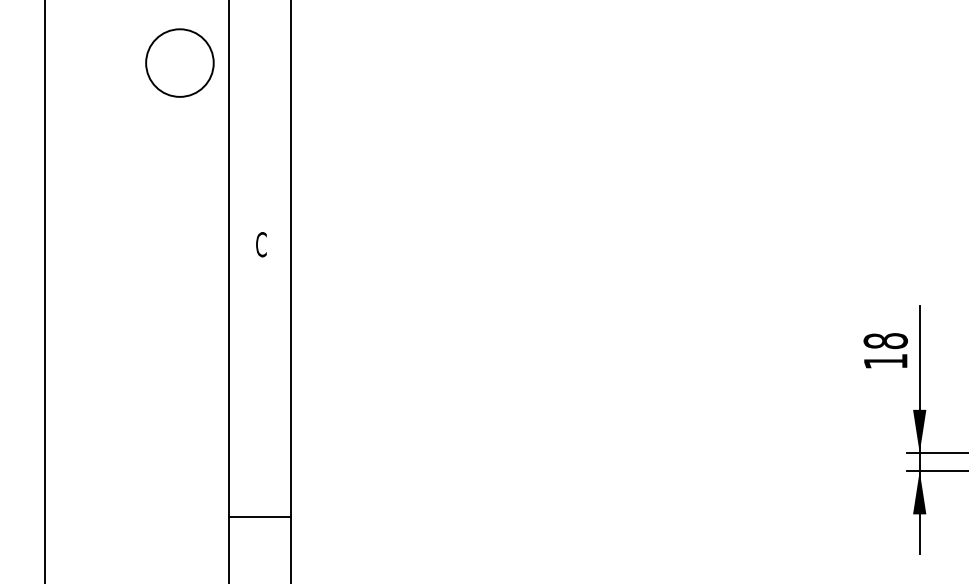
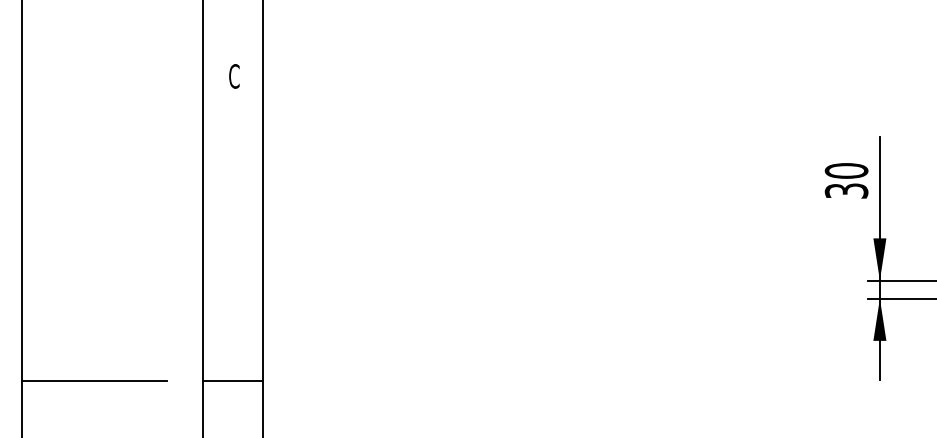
text: (885, 351) -> (846, 181), 18 -> 30
line: (259, 516) -> (232, 380), moved
line: (118, 554) -> (94, 380), added

